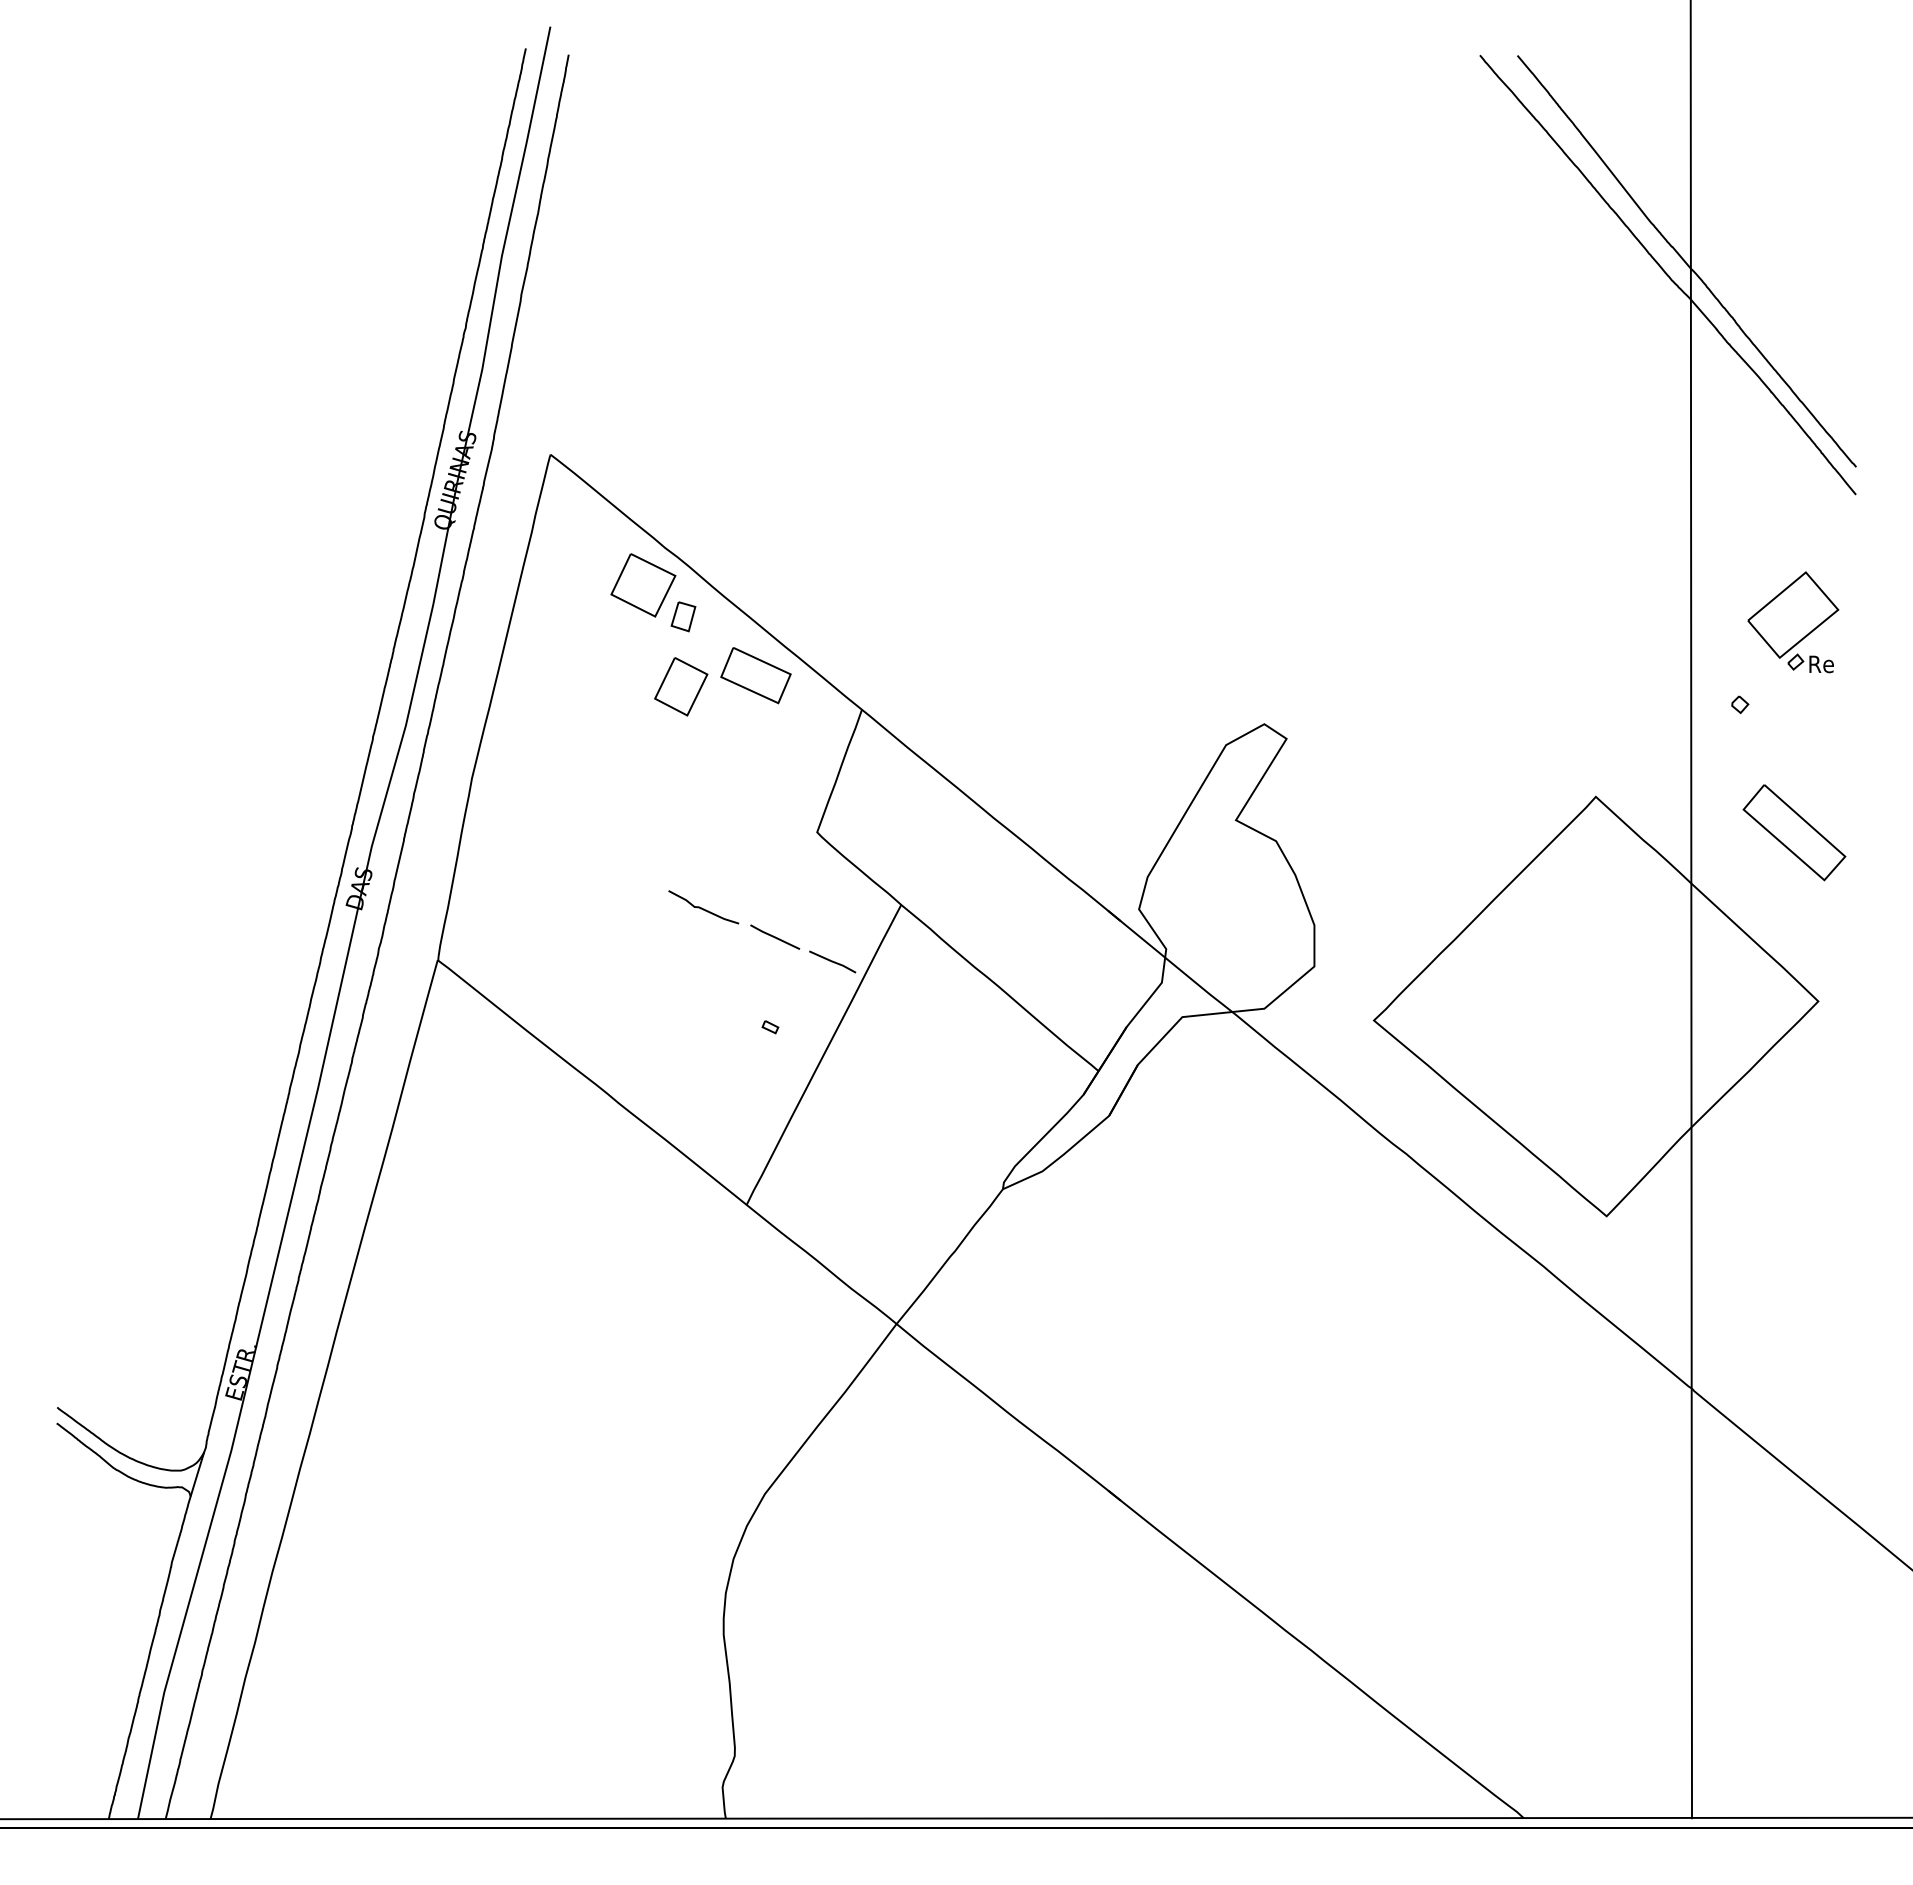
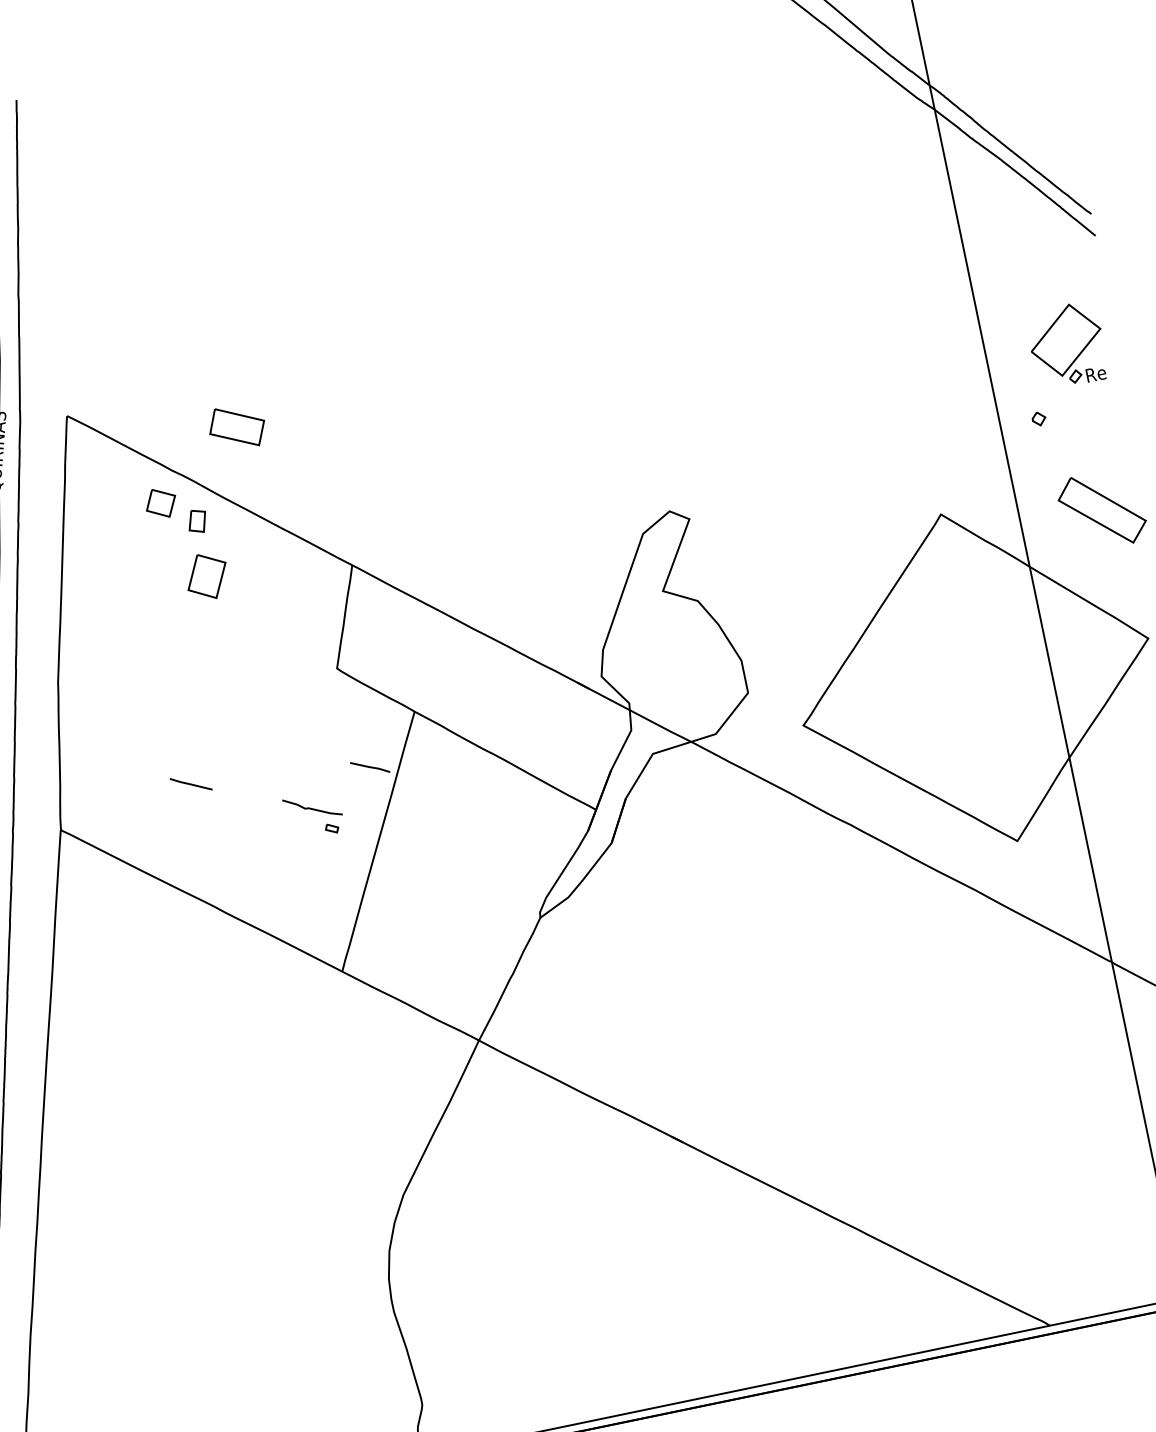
part: (643, 585) -> (161, 503), size x0.6
part: (755, 675) -> (236, 427), moved
curve: (703, 908) -> (312, 808), moved
line: (775, 936) -> (191, 783), moved

